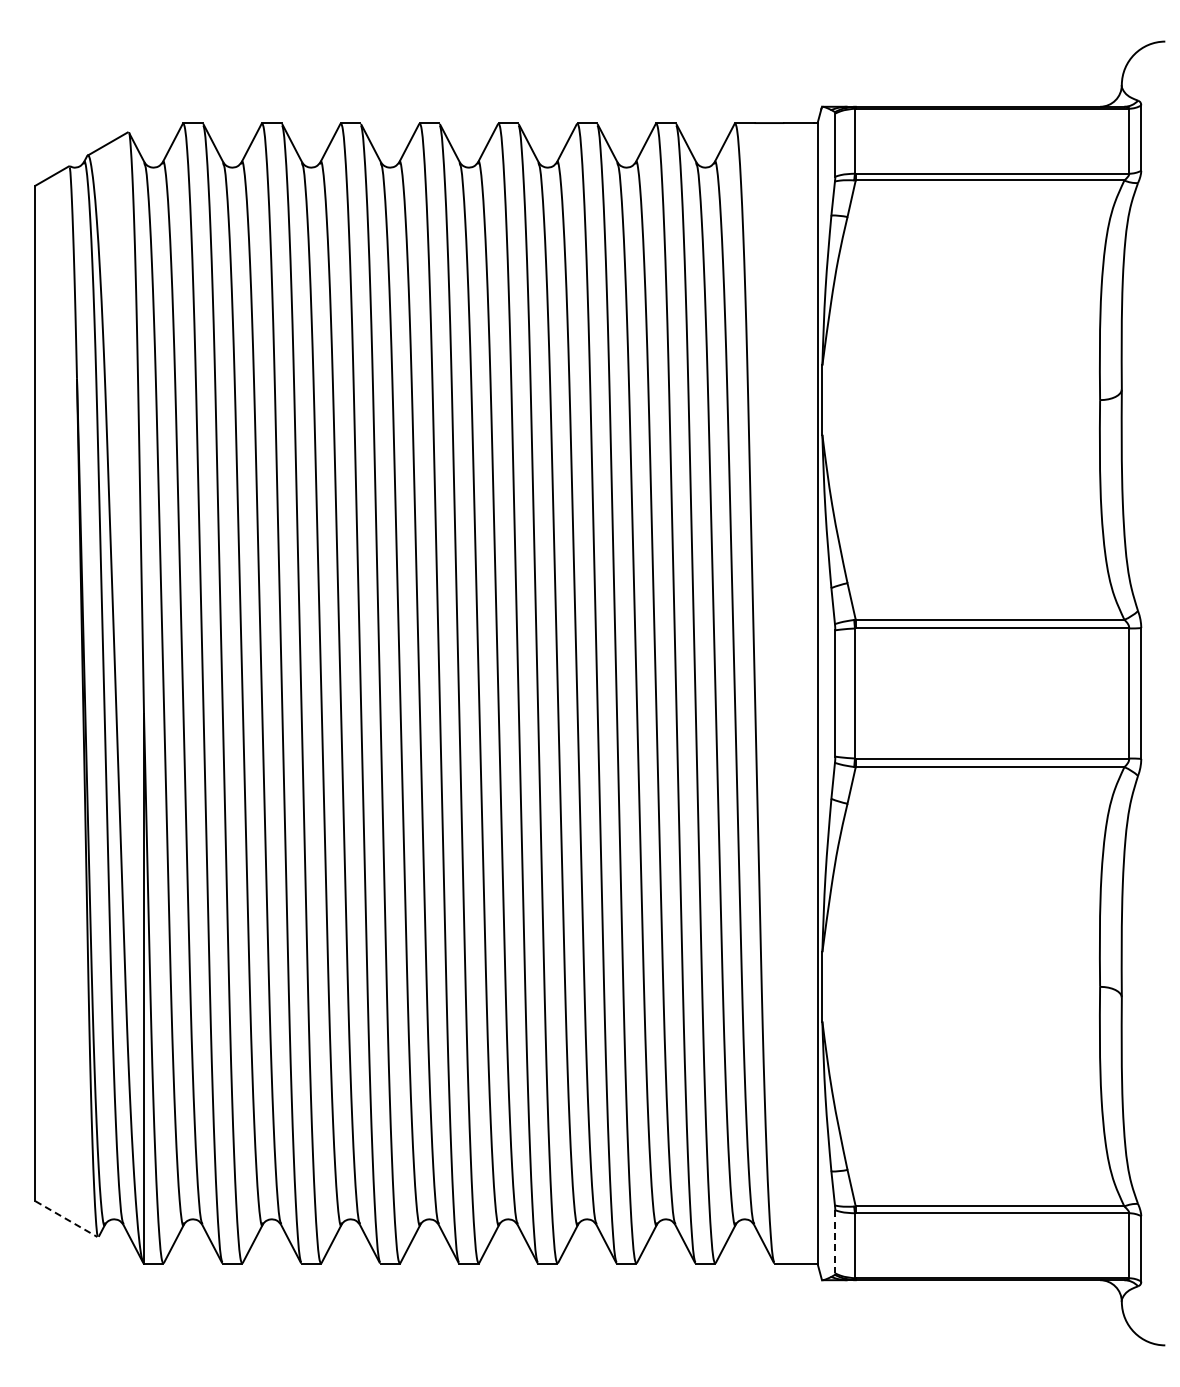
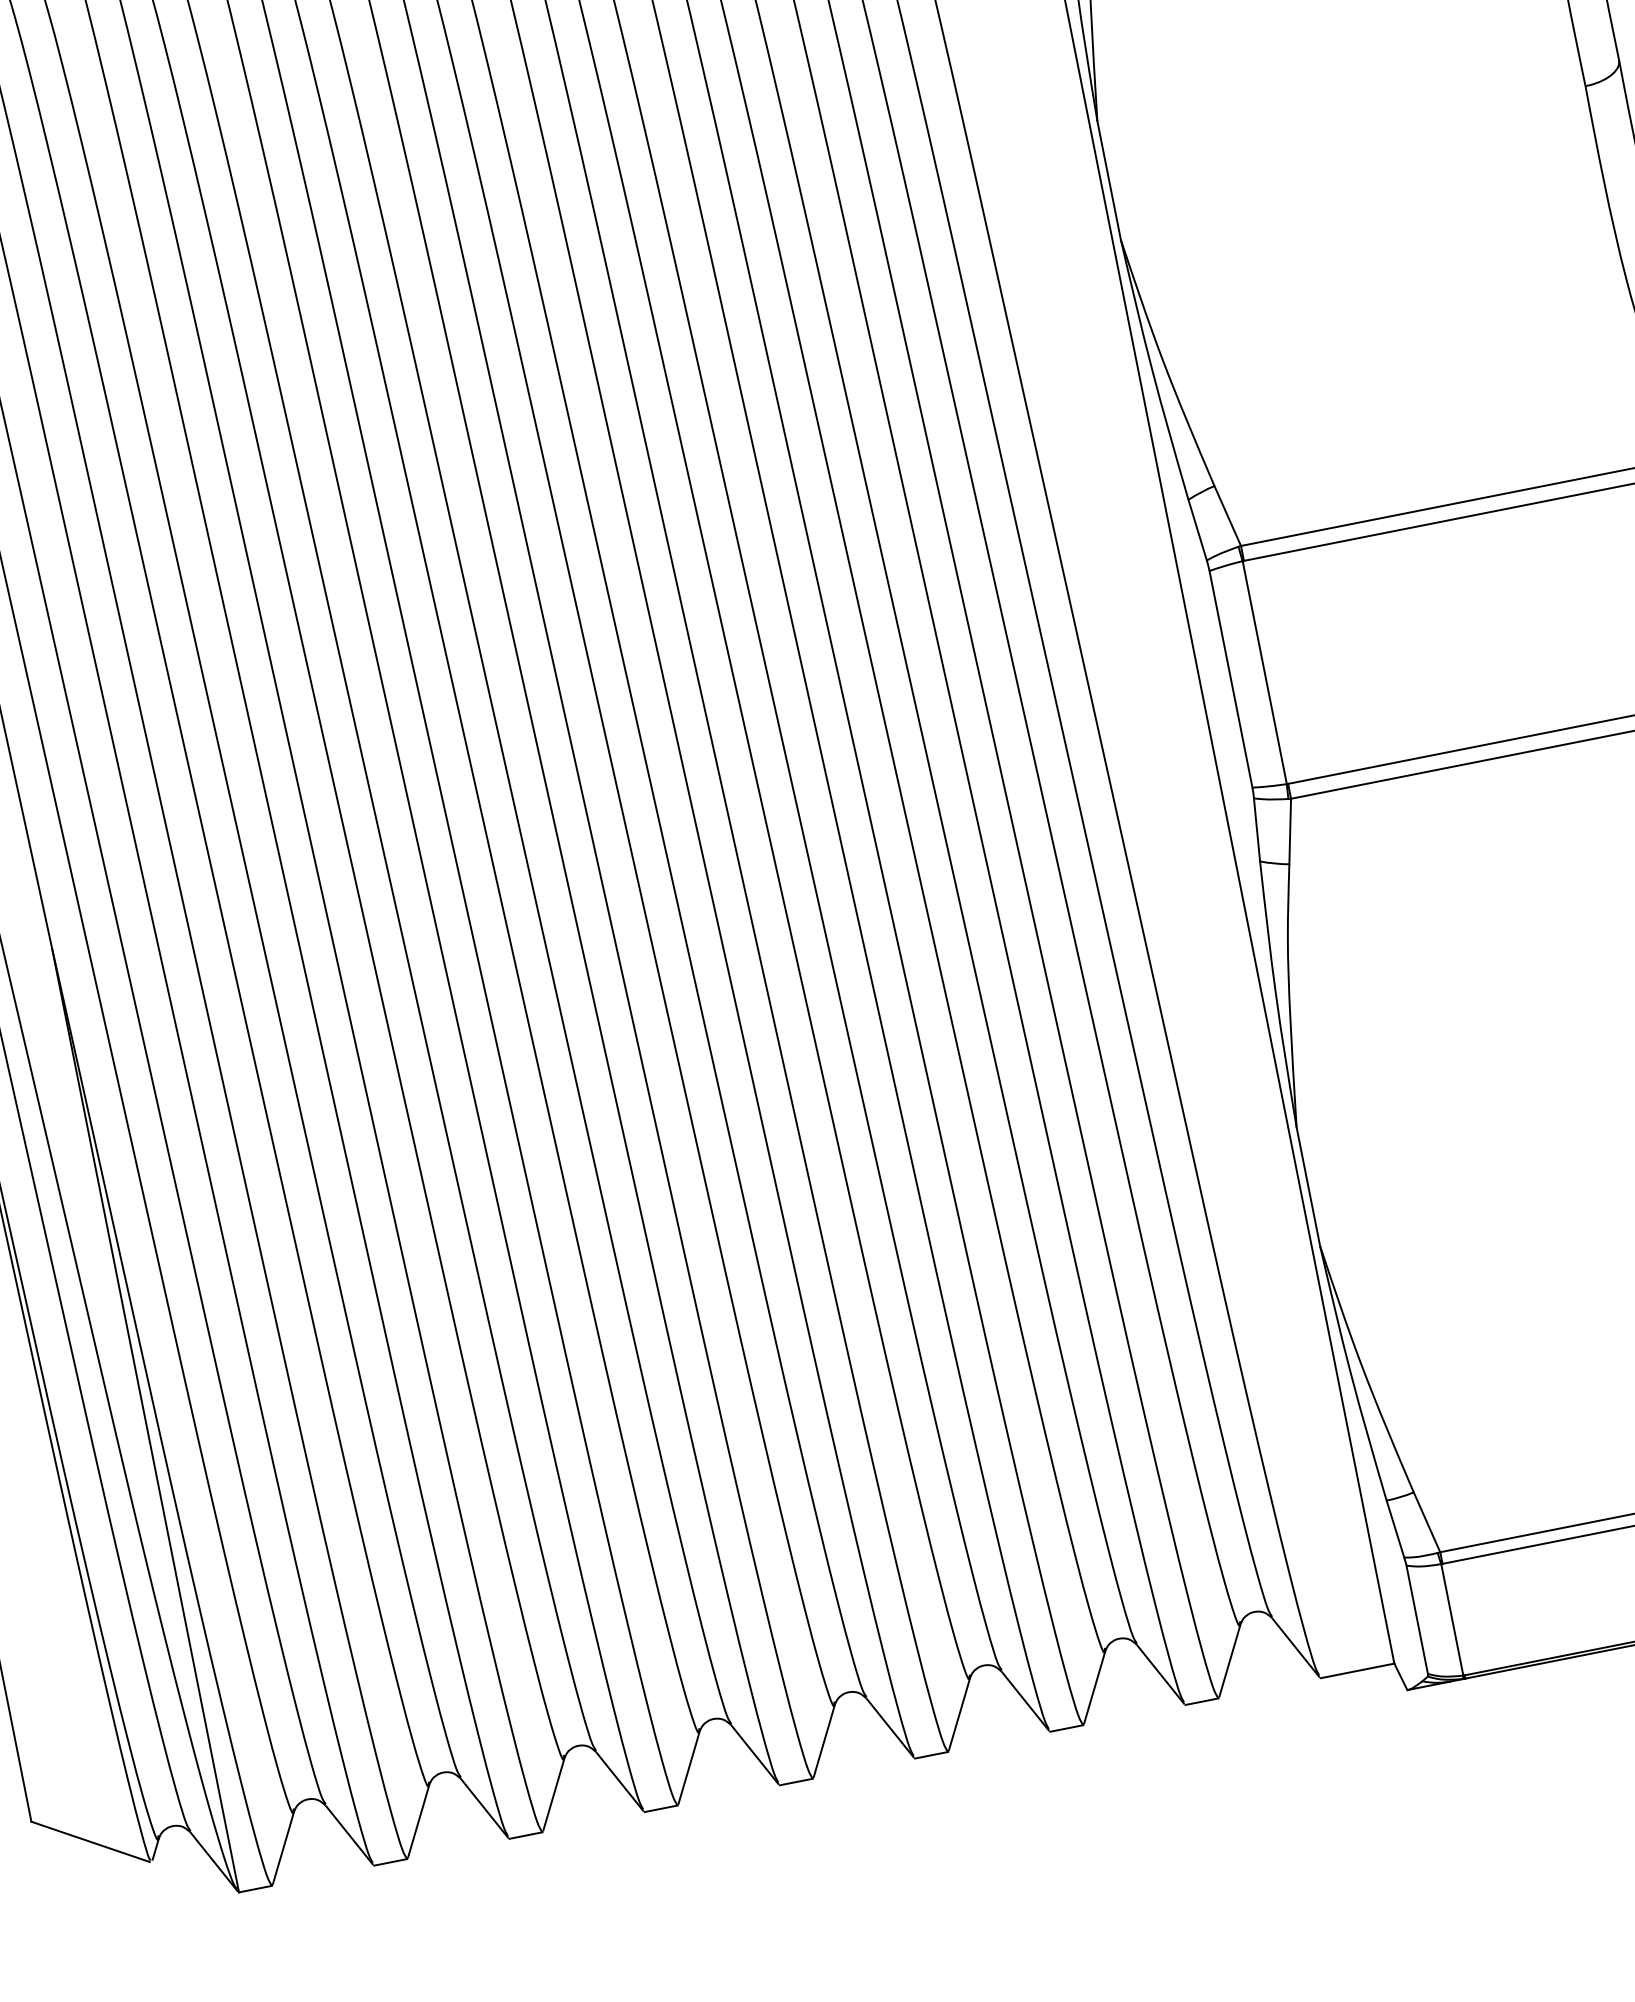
line: (66, 1219) -> (91, 1842), dashed -> solid
line: (835, 1241) -> (1417, 1619), dashed -> solid

